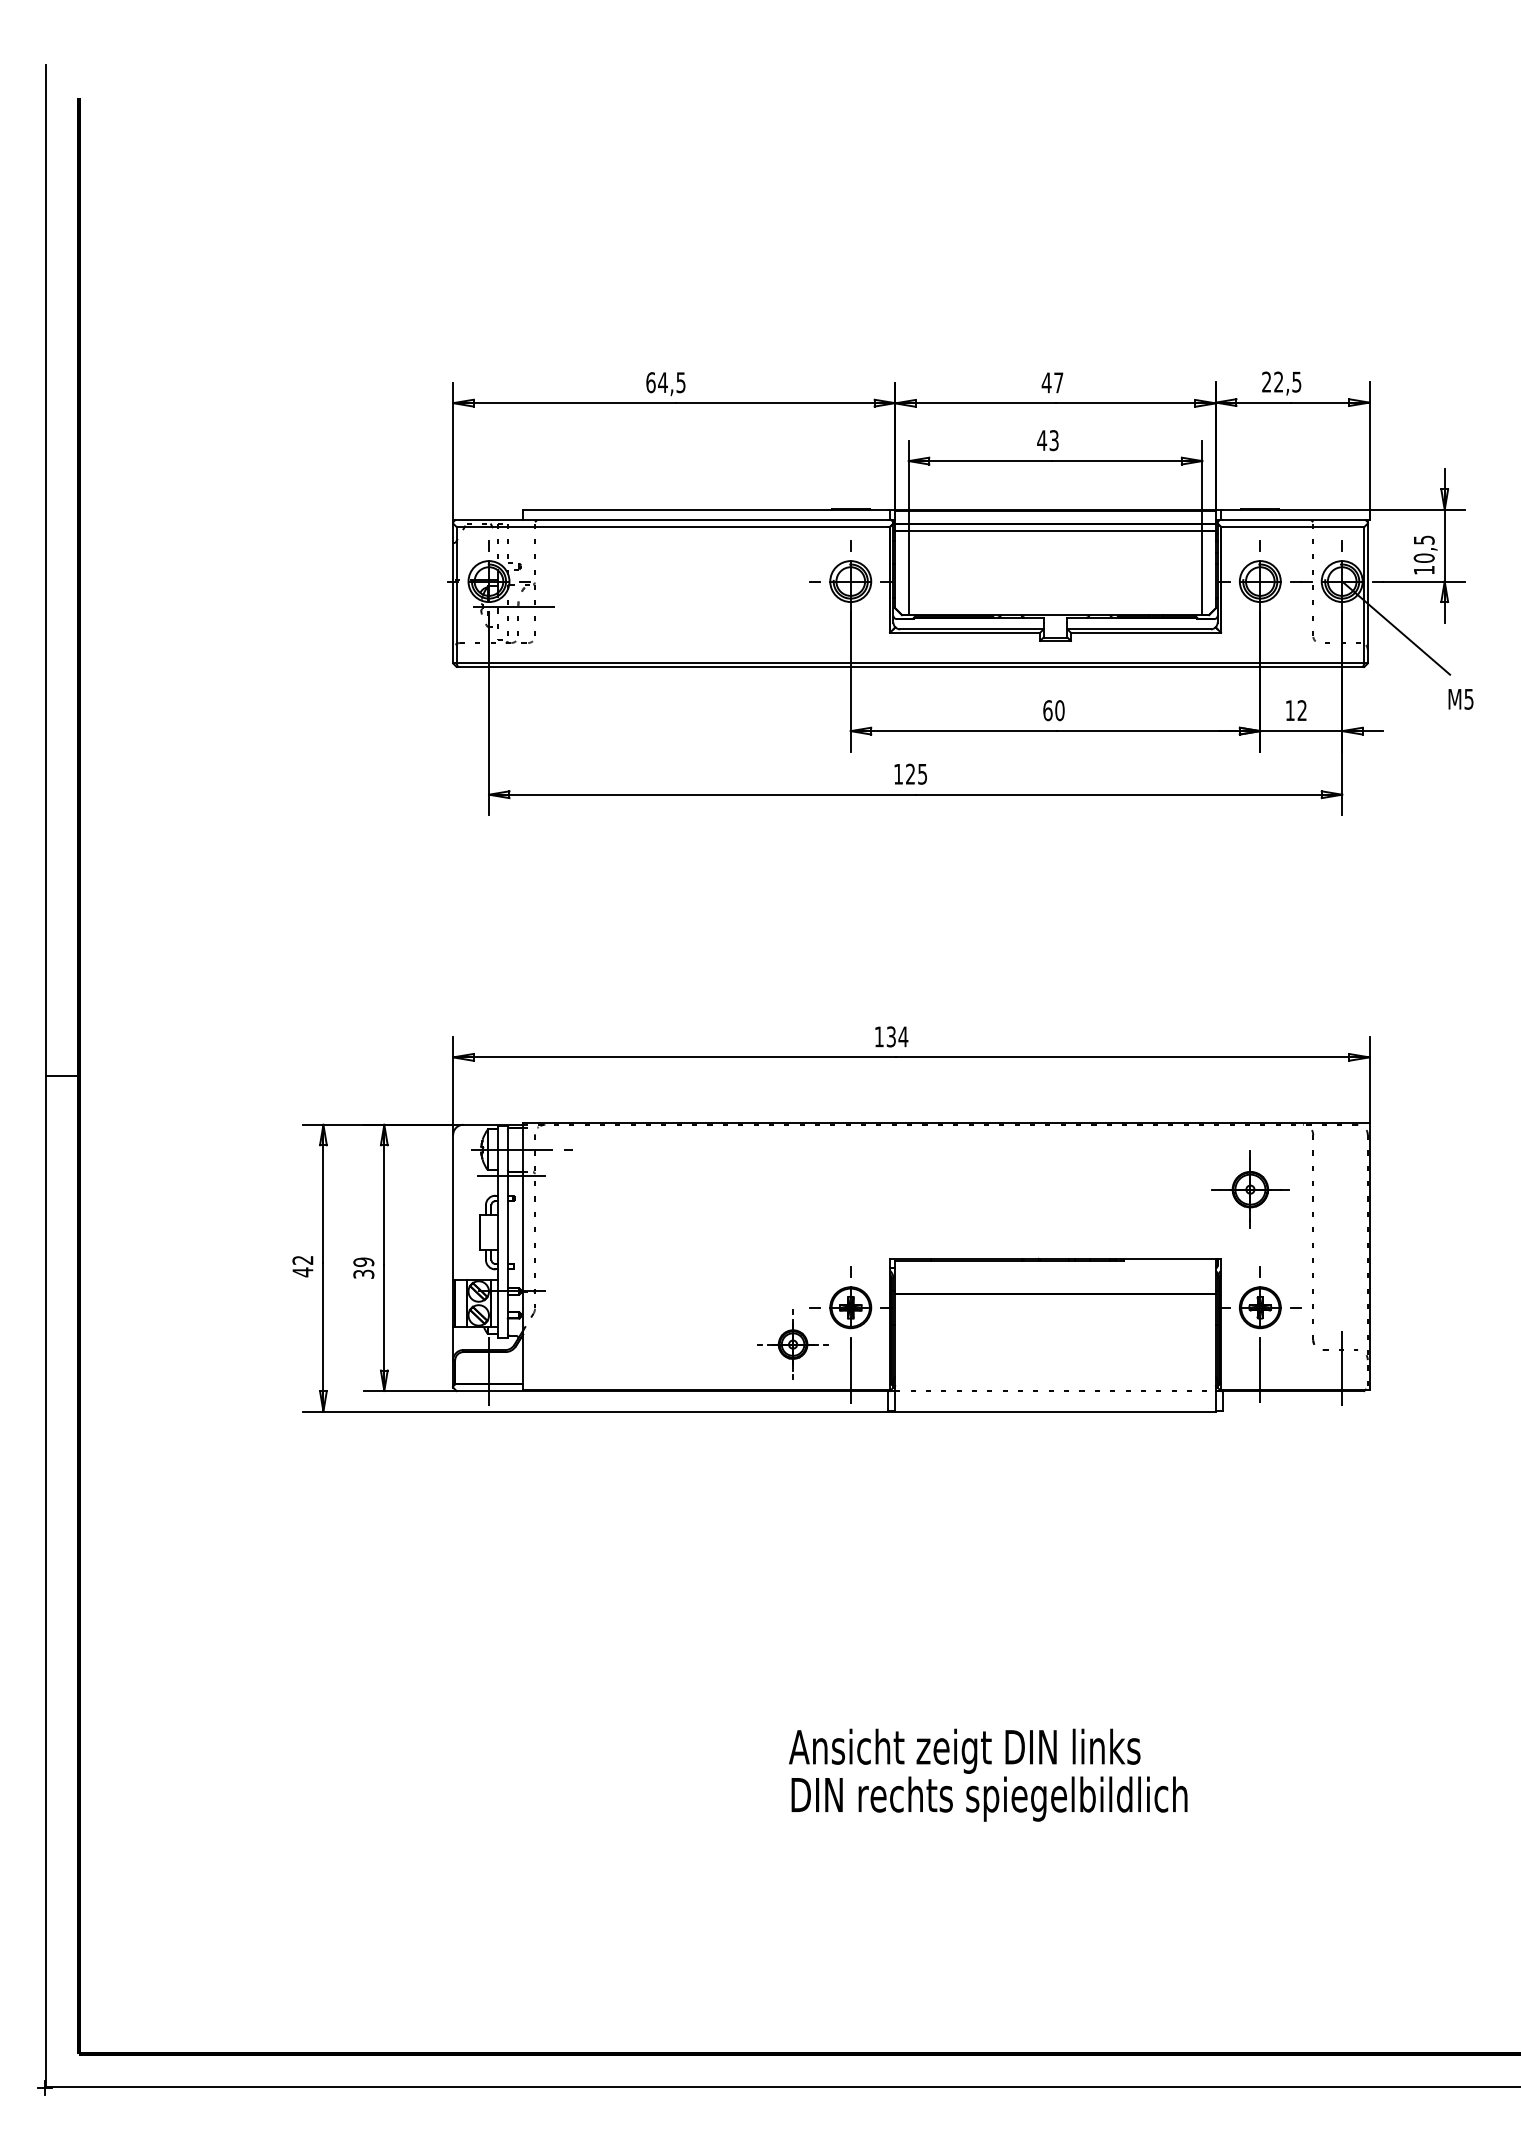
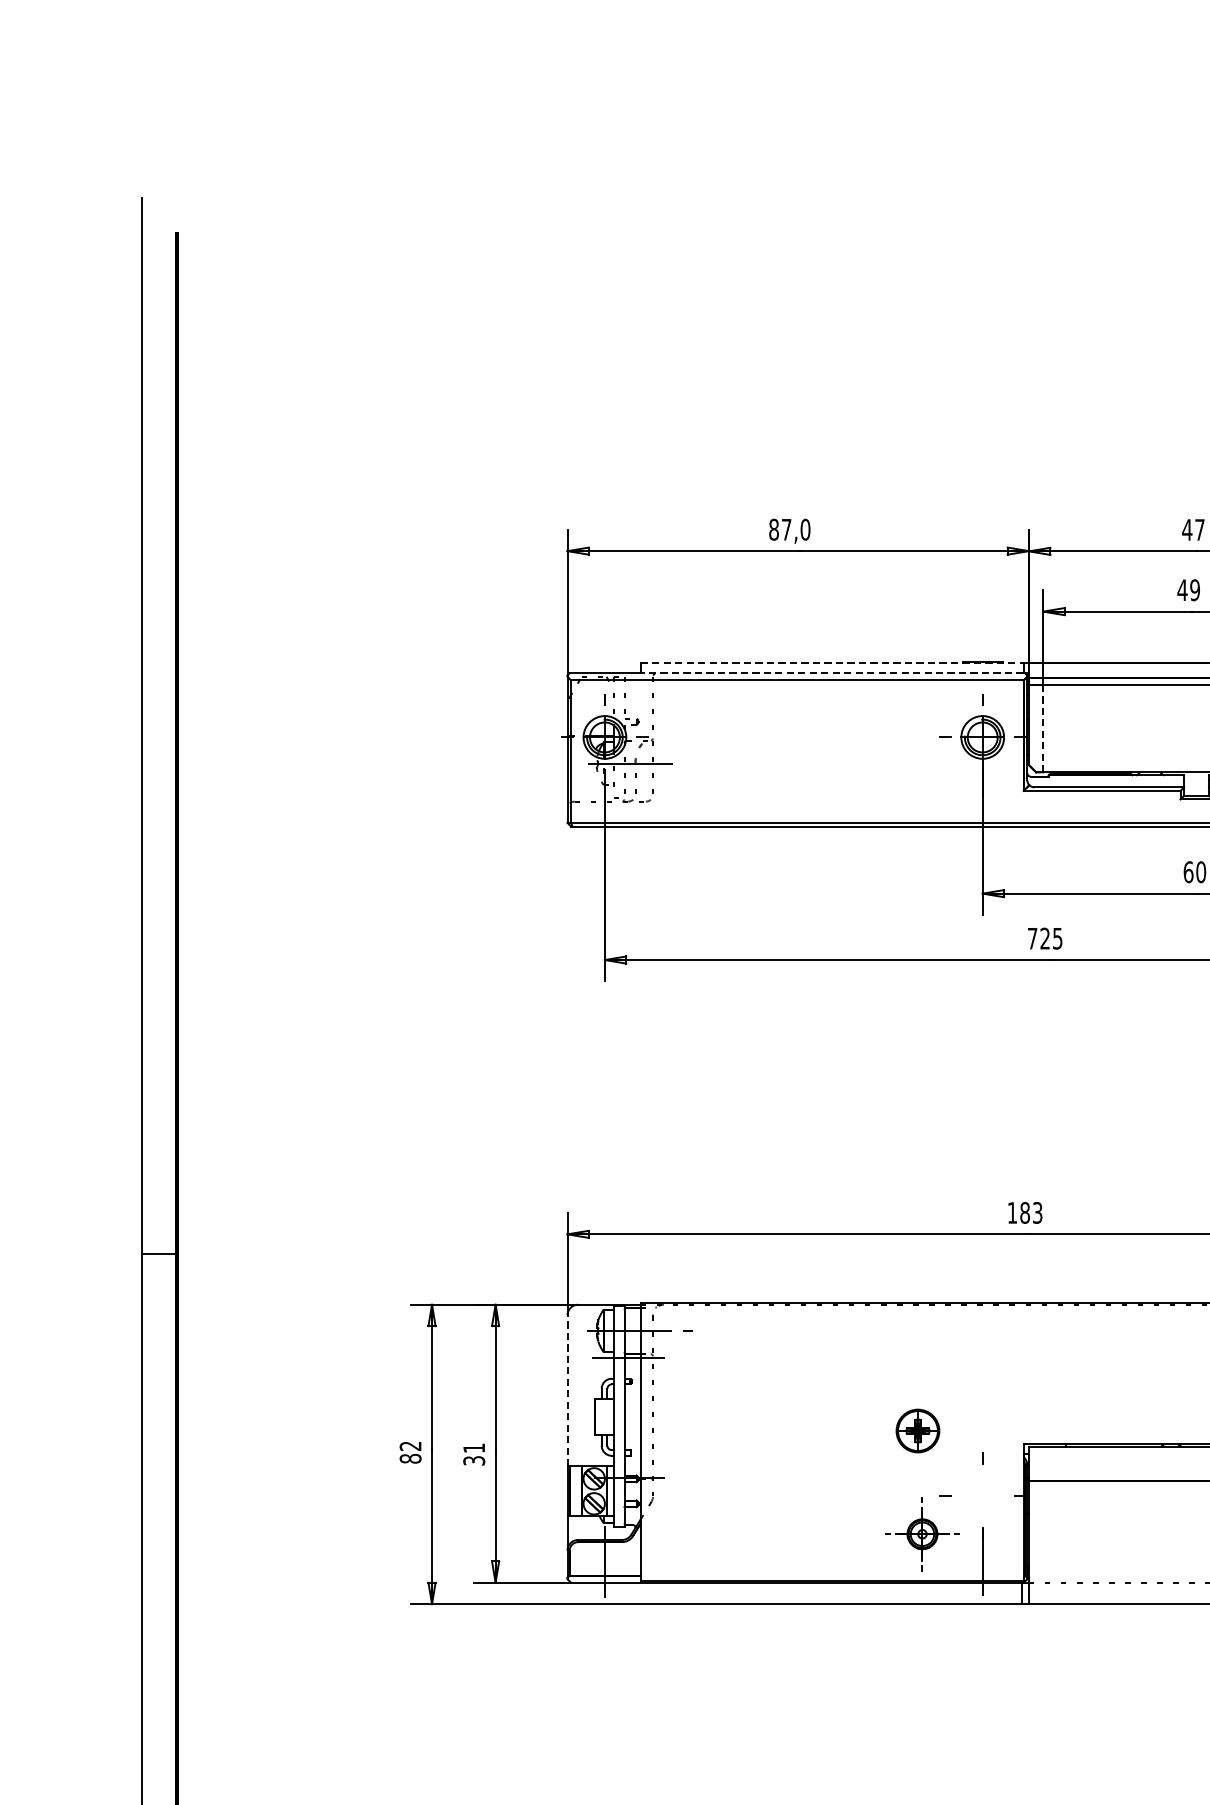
text: (665, 382) -> (789, 529), 64,5 -> 87,0
text: (1053, 440) -> (1194, 590), 43 -> 49
line: (707, 509) -> (833, 662), solid -> dashed
line: (706, 520) -> (832, 673), solid -> dashed
line: (908, 573) -> (1043, 729), solid -> dashed
text: (898, 774) -> (1032, 938), 125 -> 725
text: (897, 1036) -> (1031, 1212), 134 -> 183
line: (453, 1206) -> (567, 1390), solid -> dashed
text: (363, 1261) -> (473, 1447), 39 -> 31
text: (302, 1272) -> (410, 1458), 42 -> 82
part: (850, 1307) -> (917, 1430), moved

